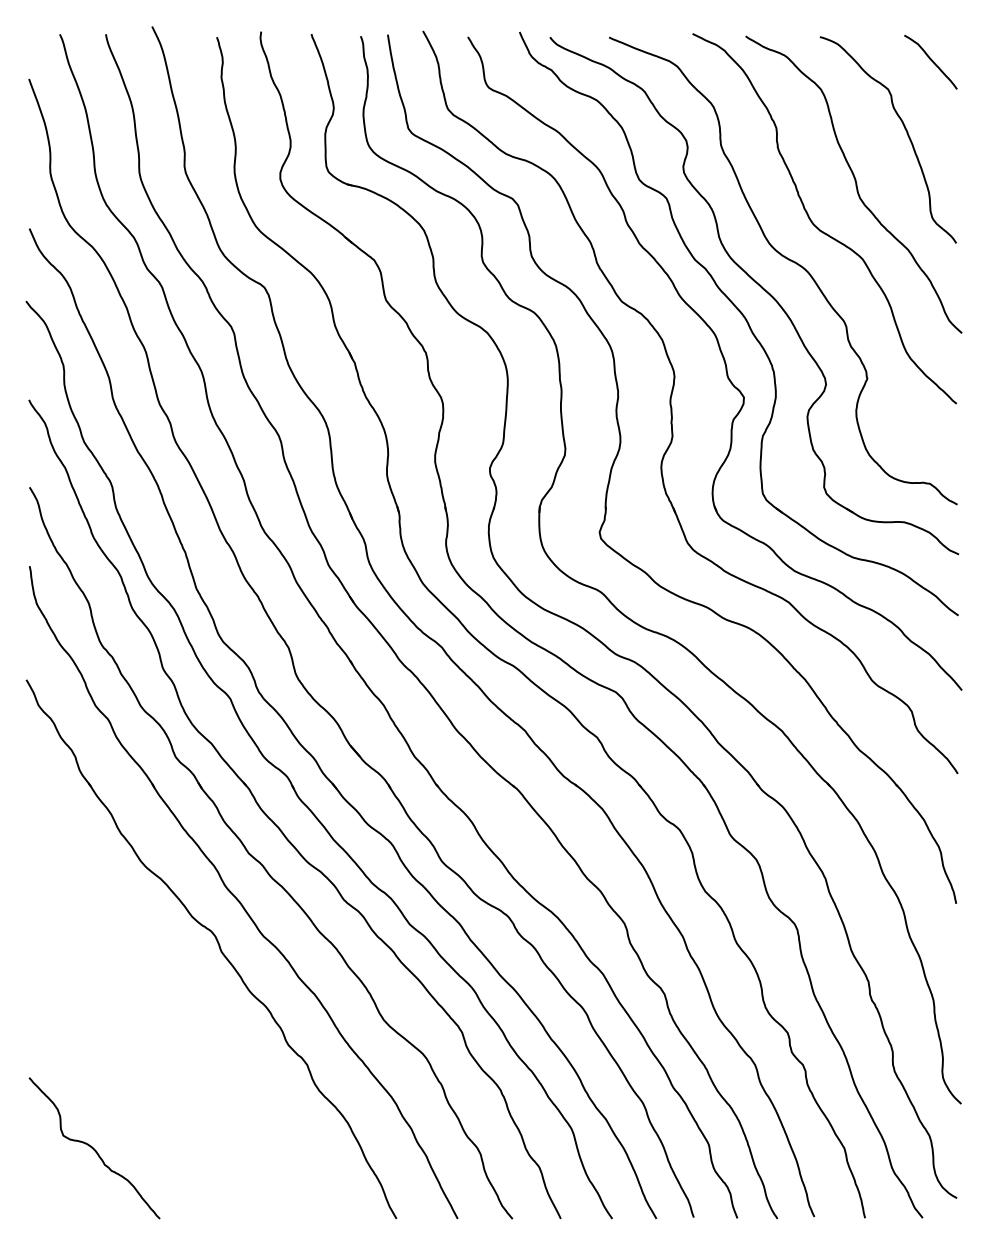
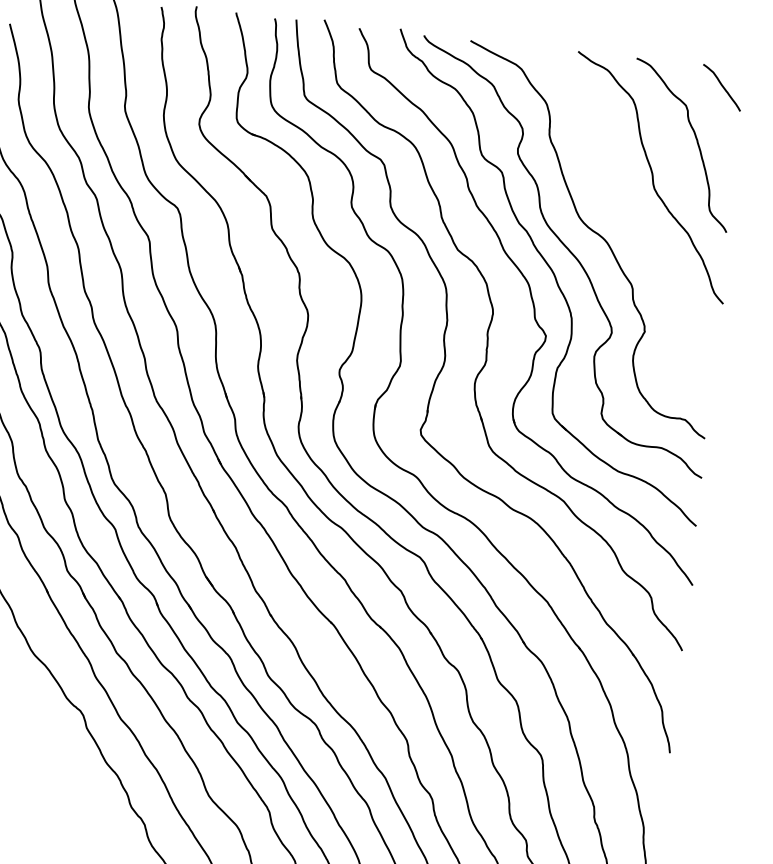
curve: (816, 225) -> (617, 206), removed

